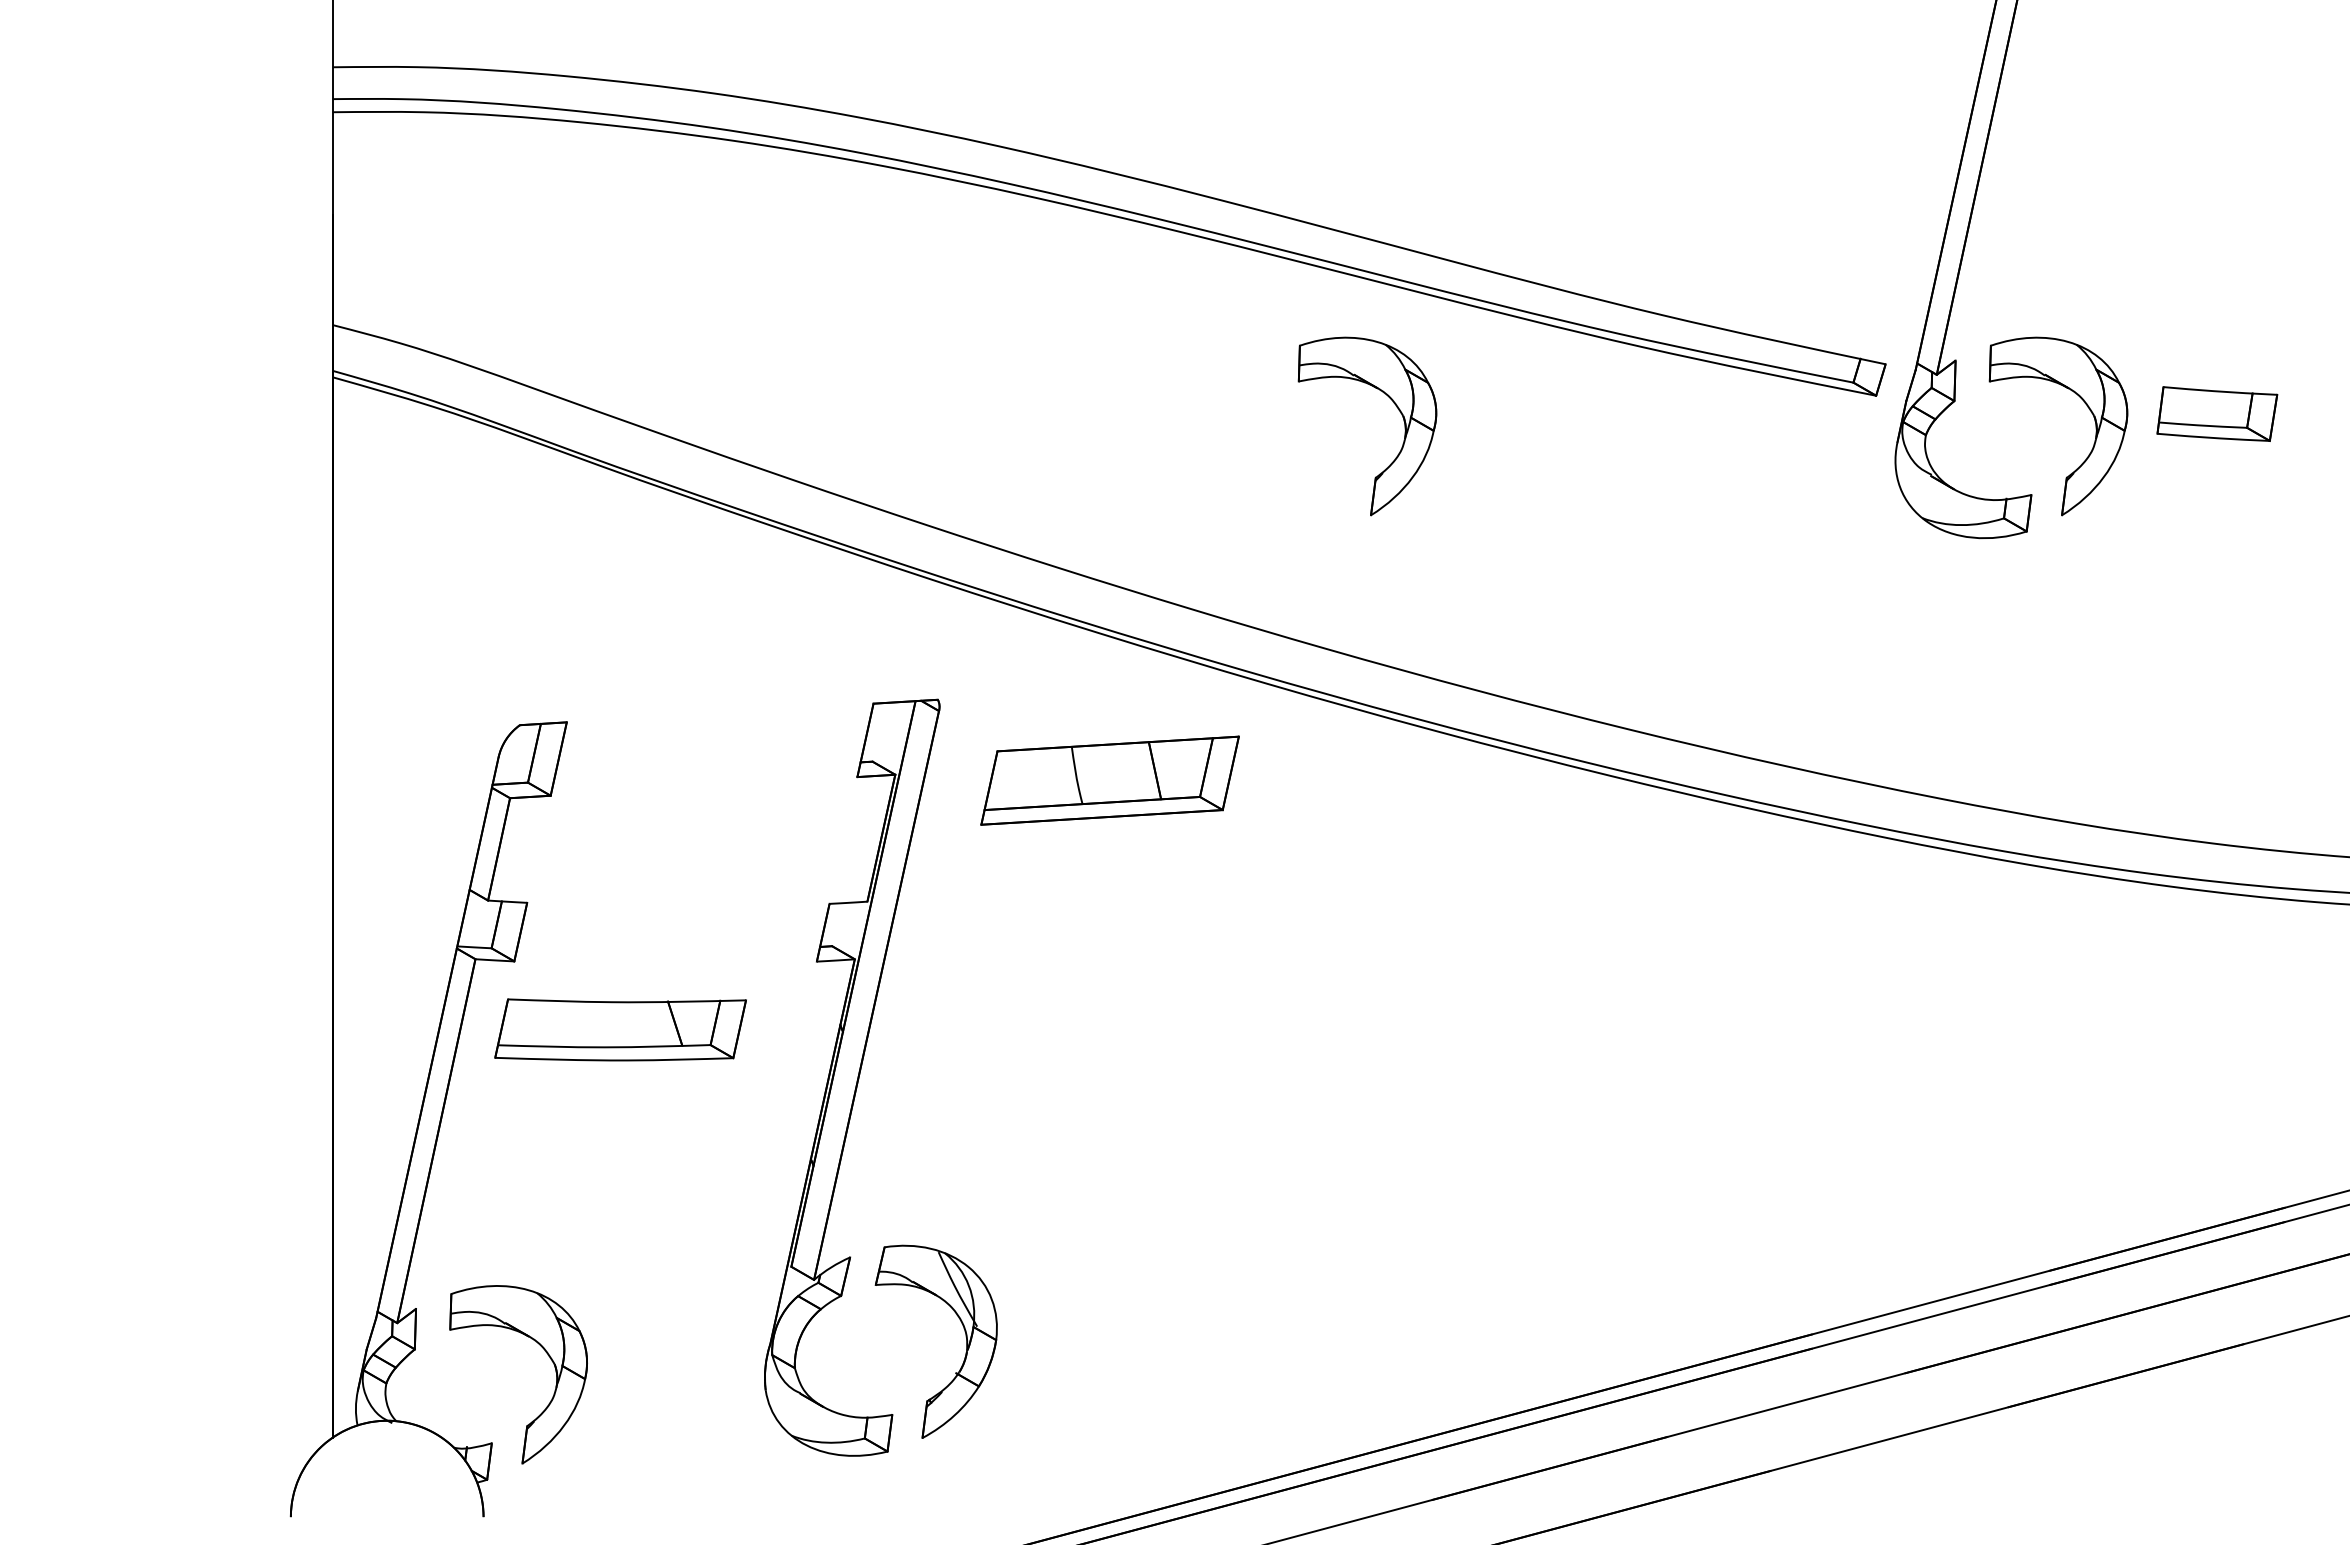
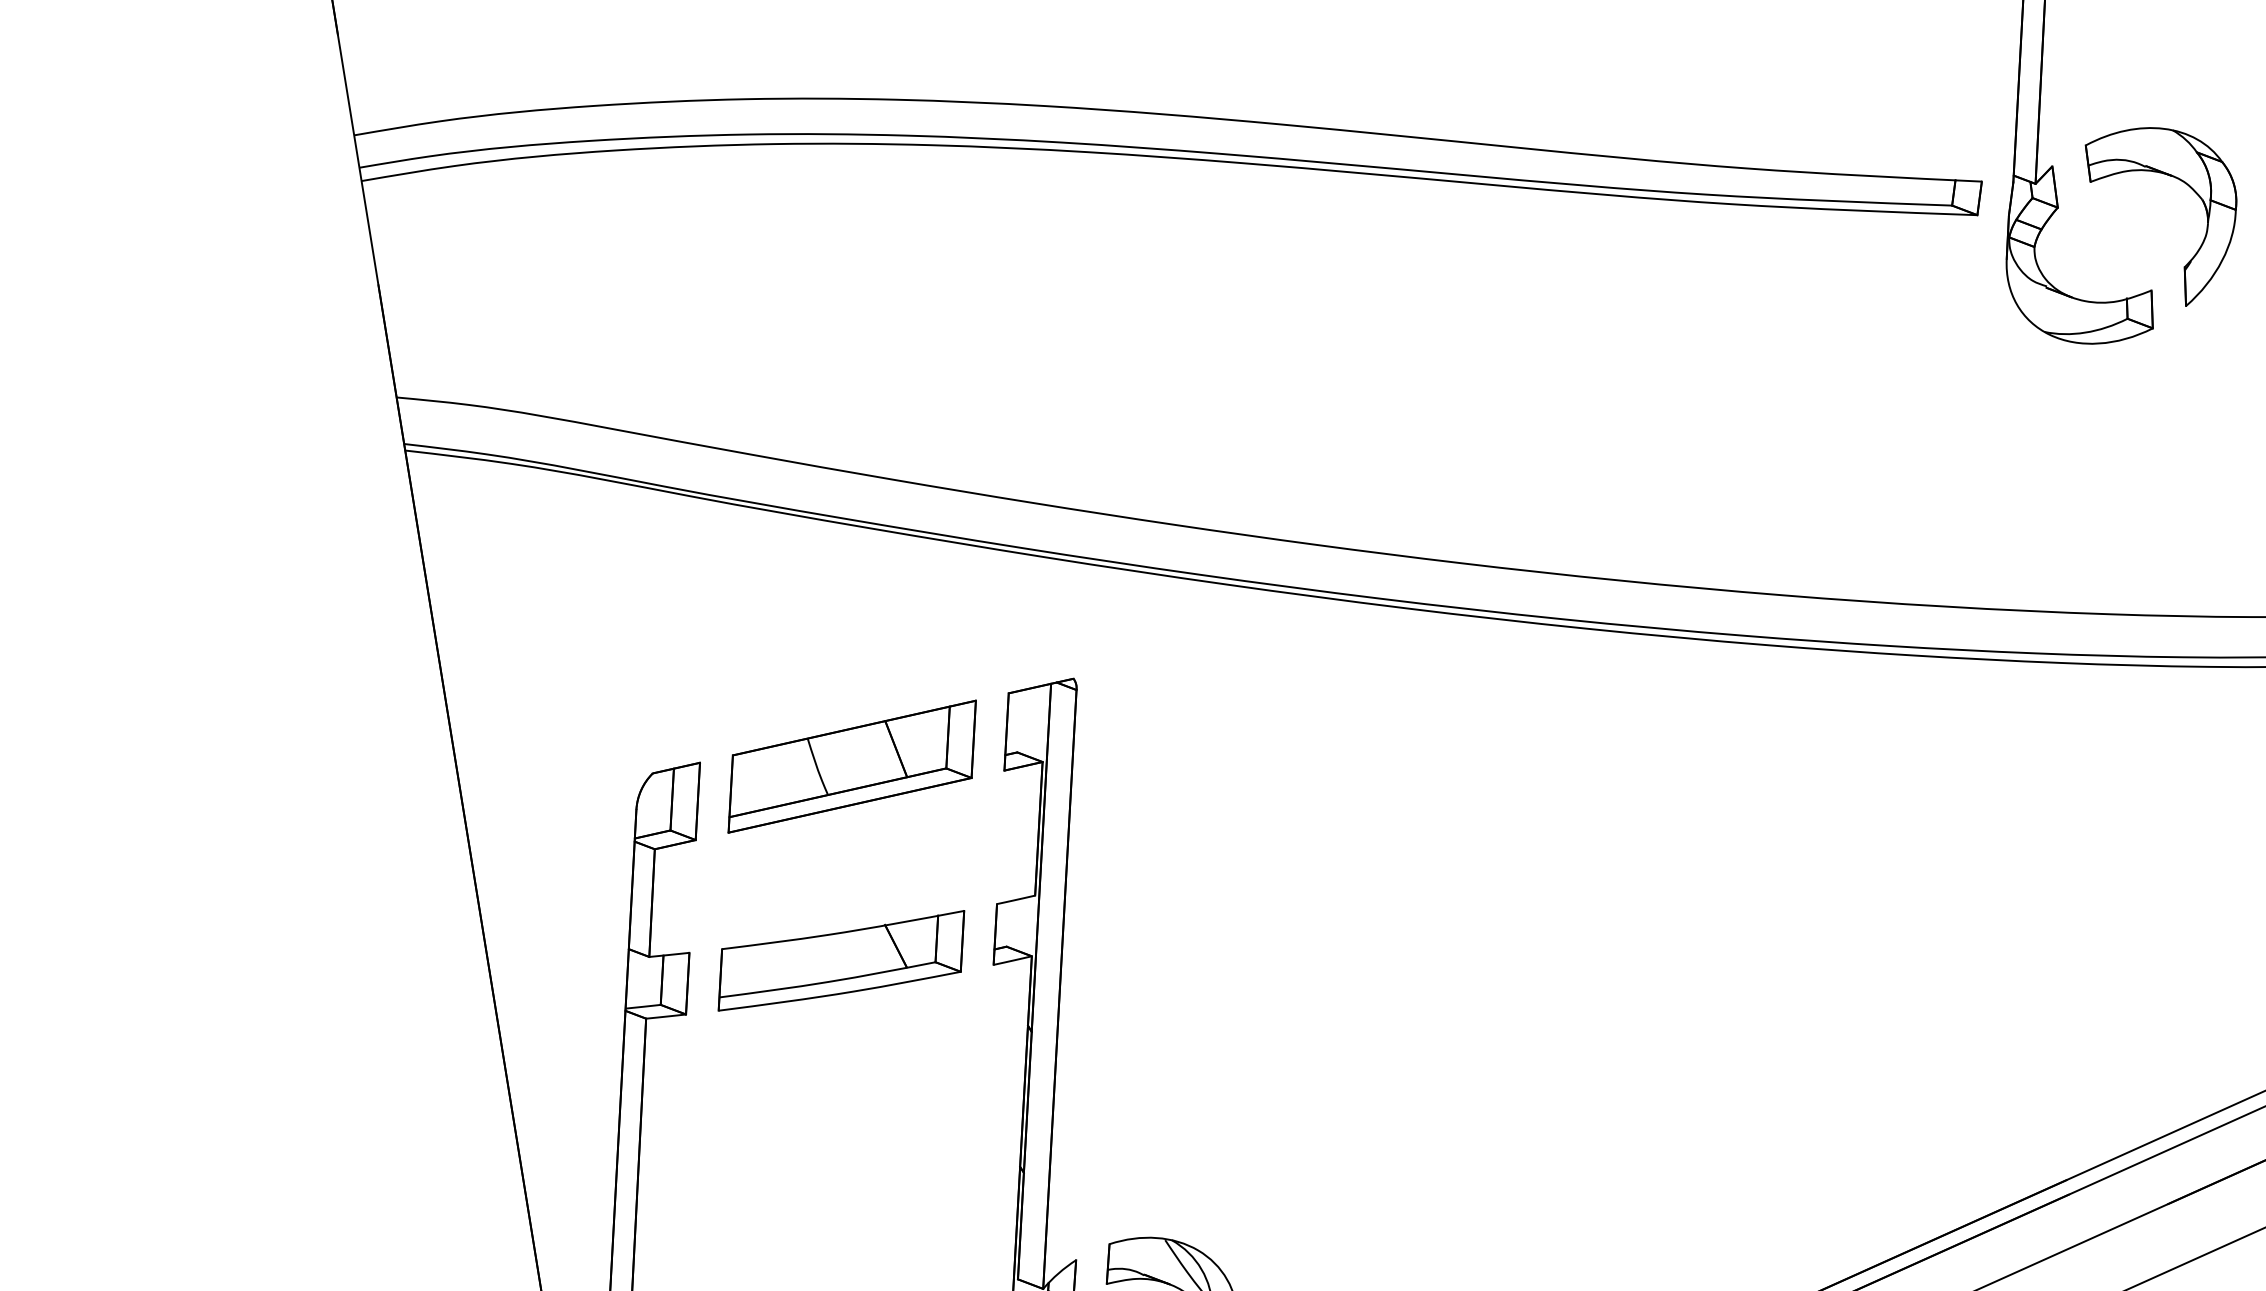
part: (1396, 407) -> (1491, 306), removed
part: (1109, 780) -> (851, 766), moved
part: (620, 1029) -> (841, 961), moved

